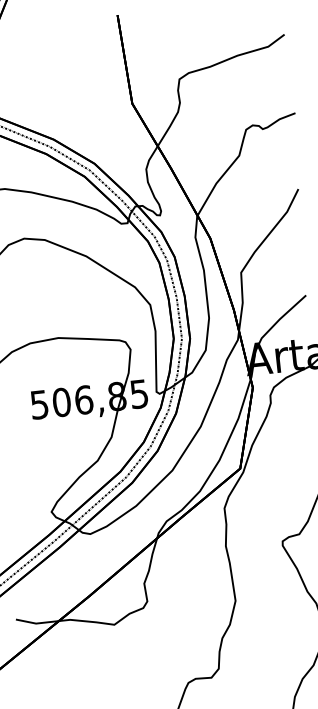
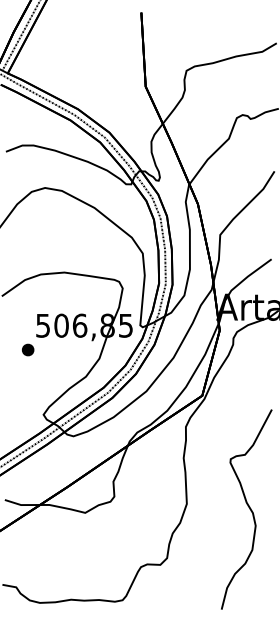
part: (24, 435) -> (28, 349), added

